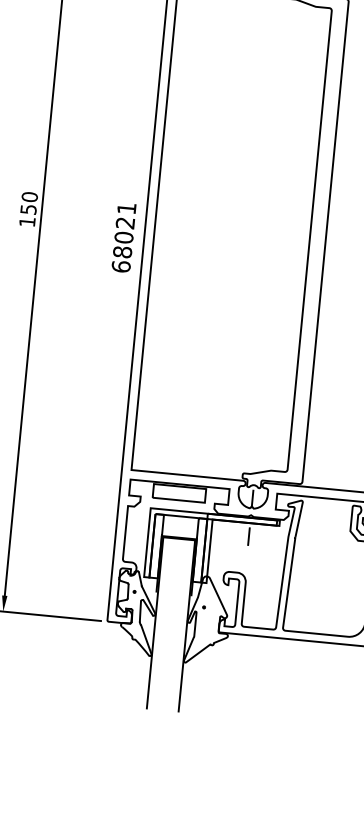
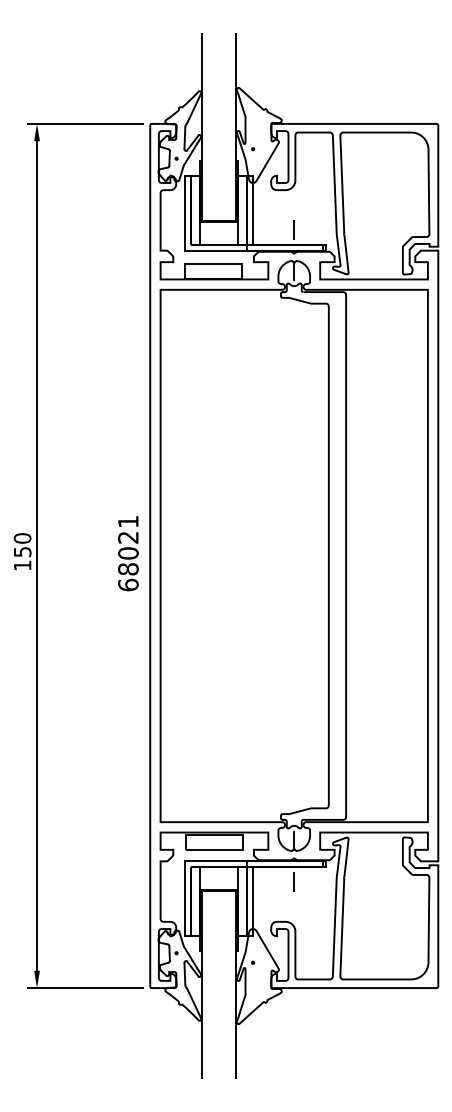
text: (124, 237) -> (128, 553), moved

